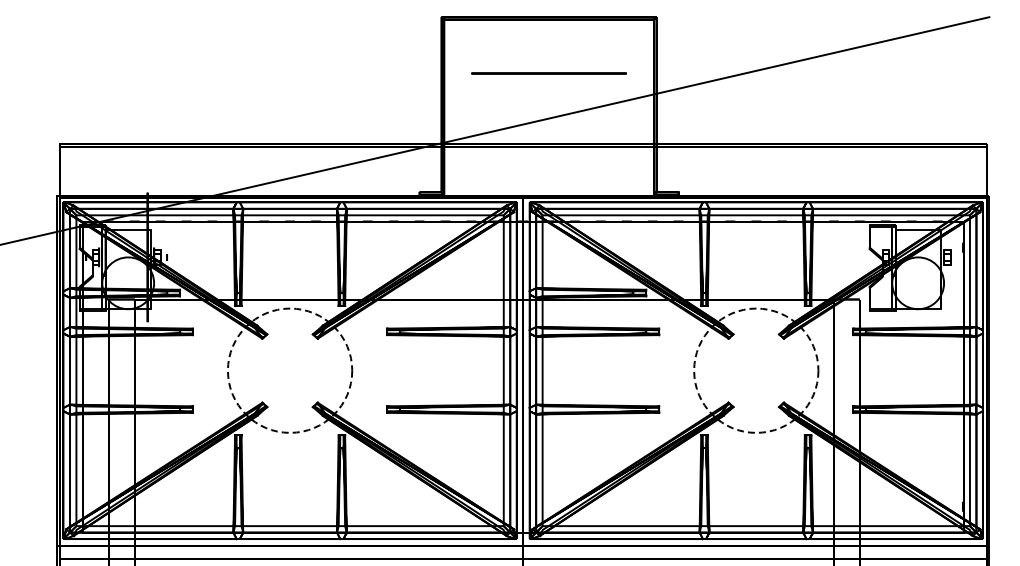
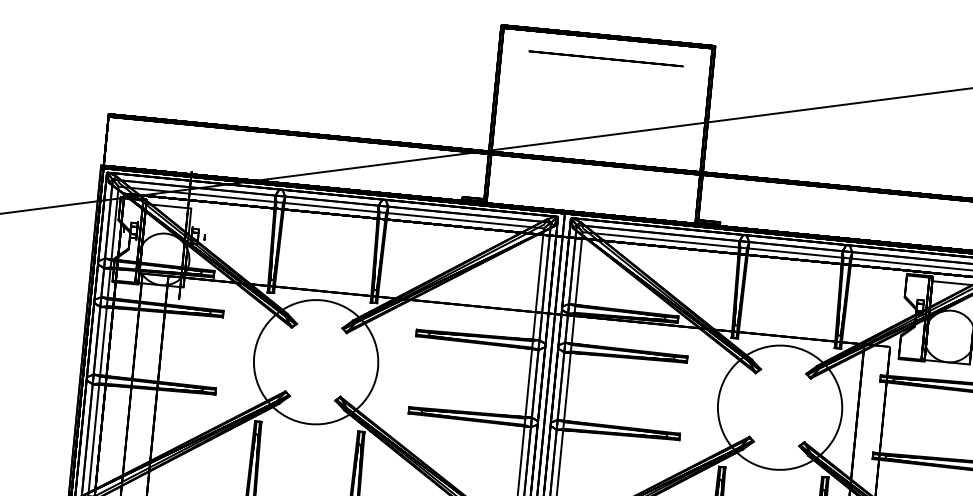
circle: (548, 73) -> (605, 58), moved
circle: (289, 370) -> (315, 361), dashed -> solid
circle: (756, 370) -> (780, 407), dashed -> solid

